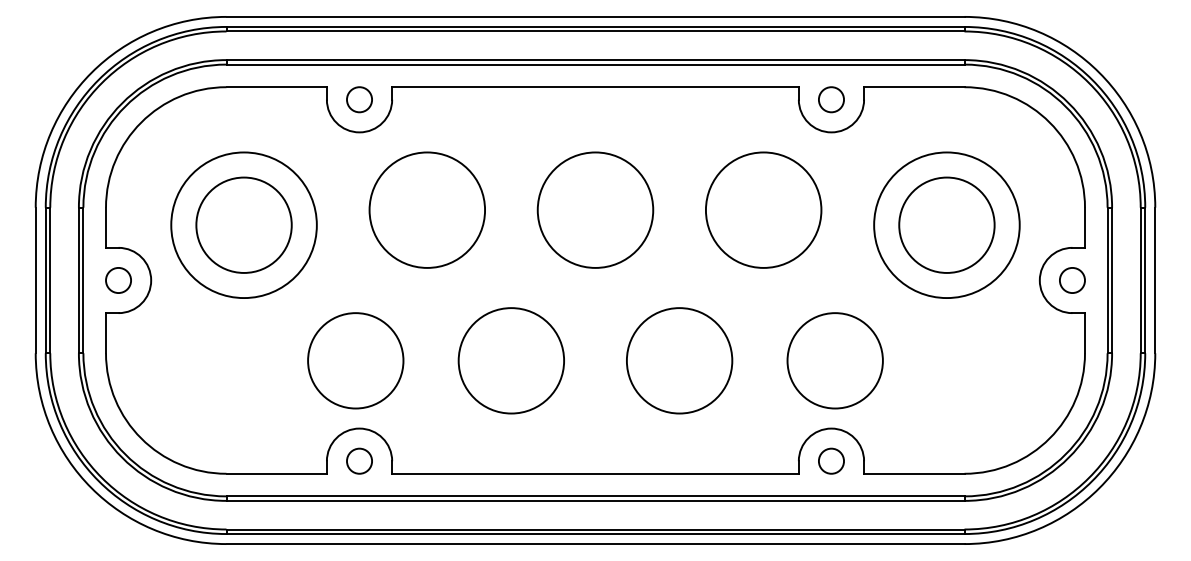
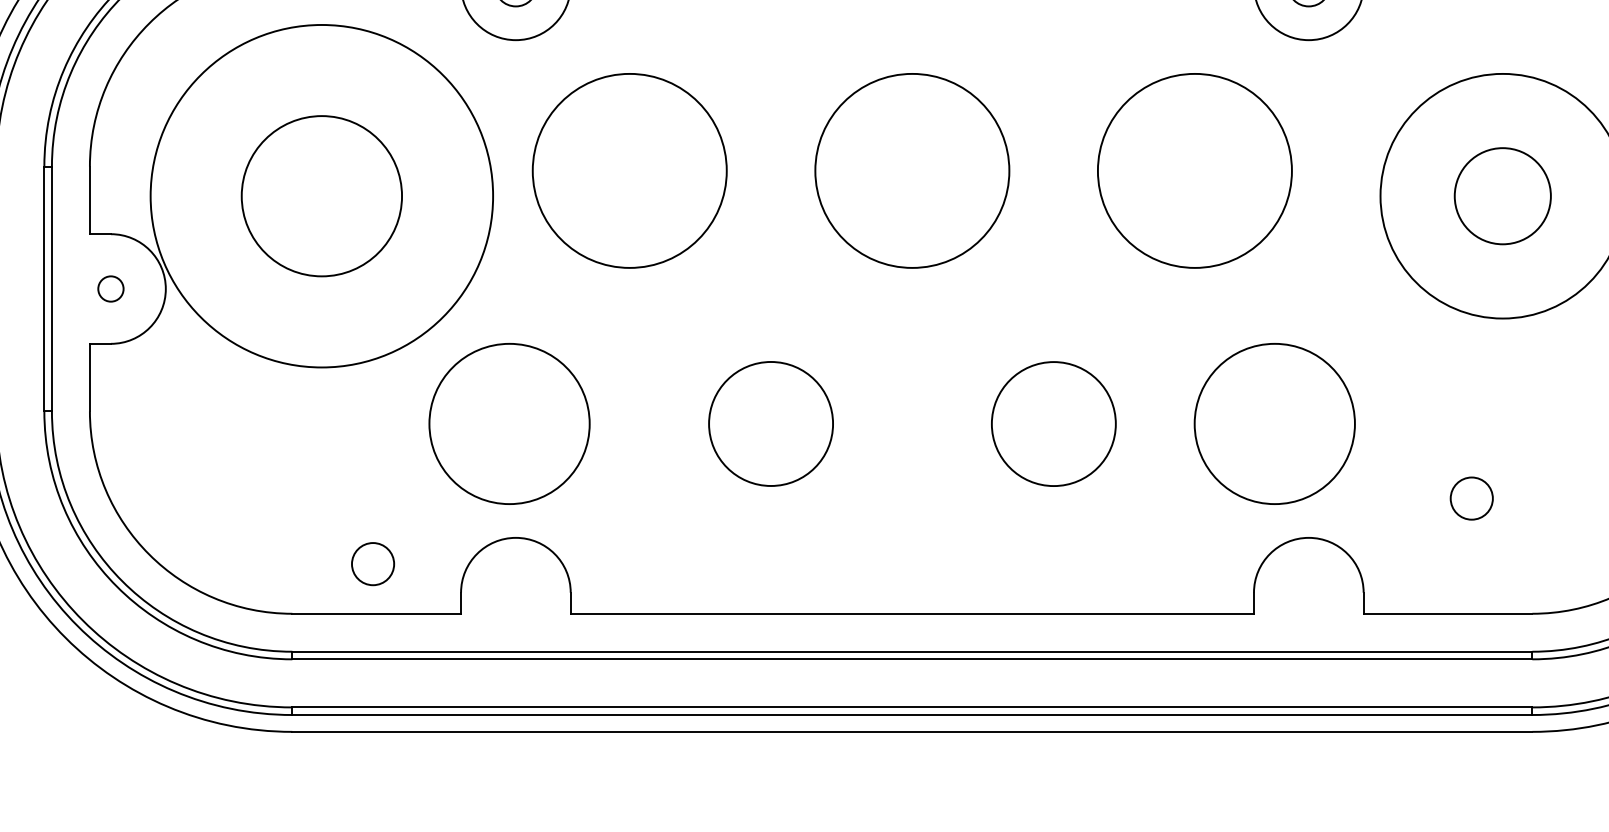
circle: (946, 224) -> (1502, 194), size x0.6
circle: (243, 225) -> (320, 196), size x1.4
circle: (118, 280) -> (110, 289), size x0.6
circle: (511, 360) -> (771, 423), size x0.7
circle: (679, 360) -> (1053, 423), size x0.7
circle: (834, 360) -> (1273, 423), moved
circle: (359, 460) -> (373, 562), moved
circle: (831, 460) -> (1471, 497), moved

